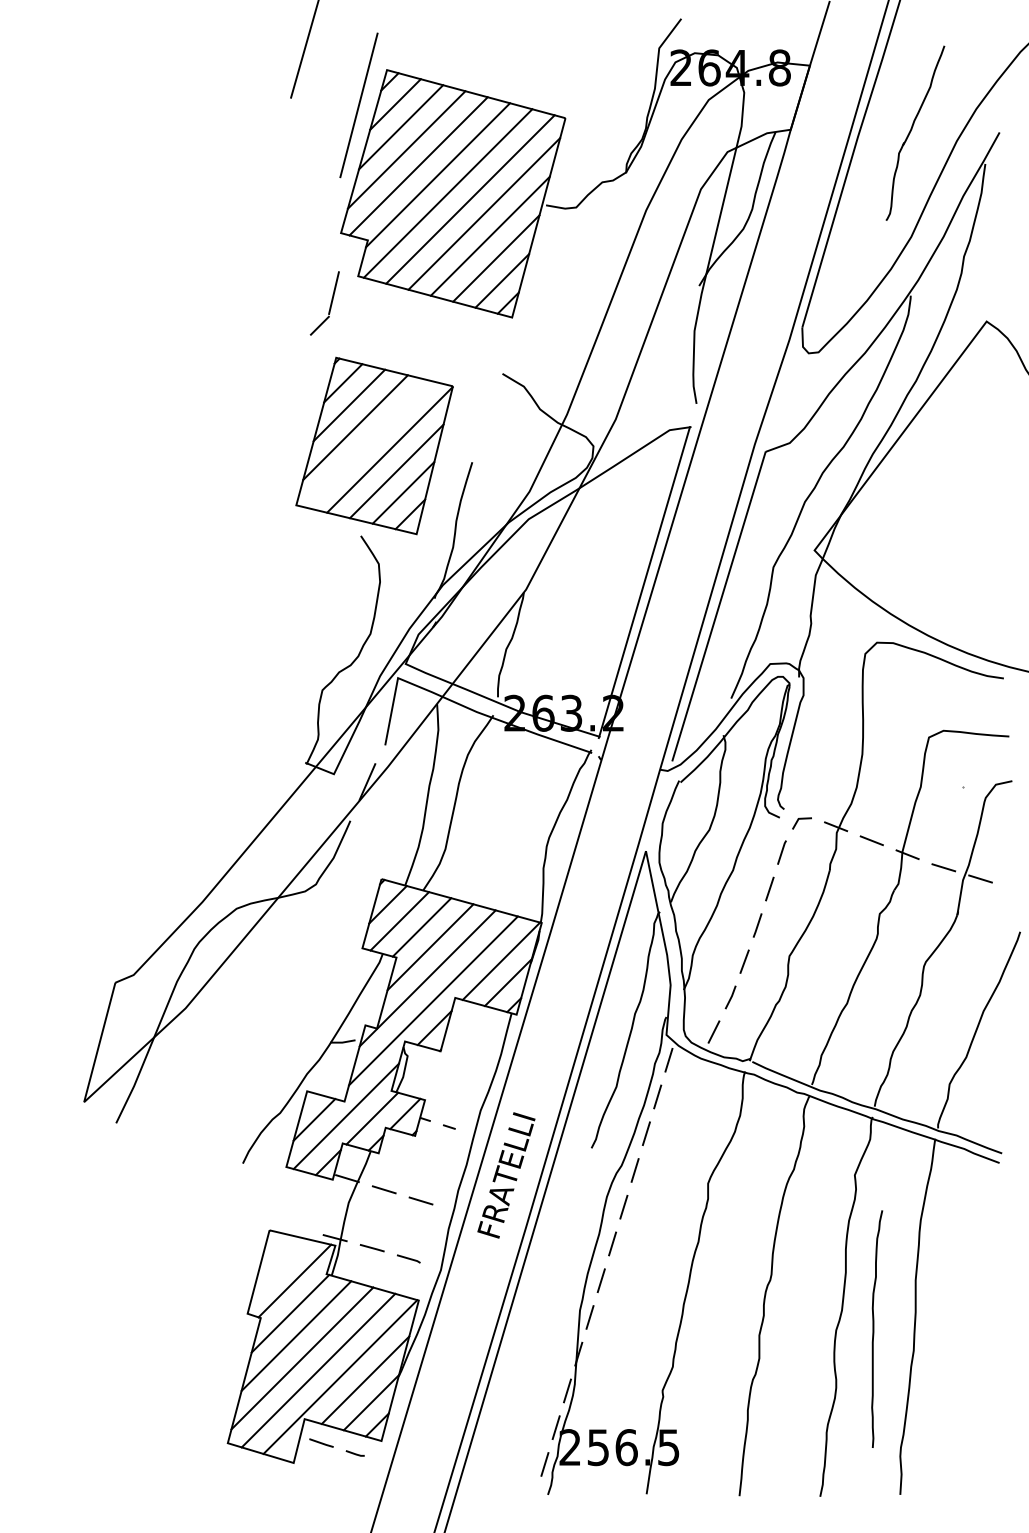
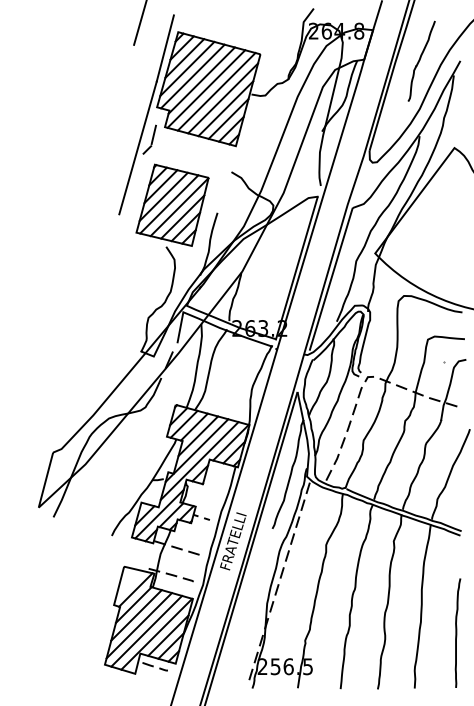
line: (298, 320) -> (137, 147), added
line: (367, 444) -> (169, 204), added
curve: (875, 1327) -> (457, 632), moved

